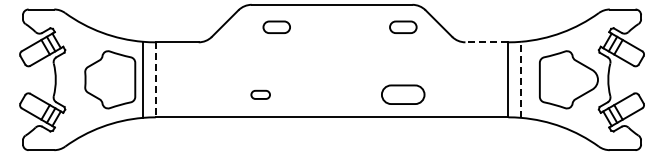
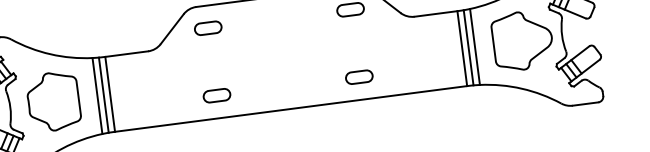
part: (276, 26) -> (207, 27), moved
line: (486, 42) -> (435, 14), dashed -> solid
part: (110, 79) -> (53, 101), moved
line: (149, 79) -> (103, 94), added
line: (155, 79) -> (109, 94), dashed -> solid
line: (514, 79) -> (468, 47), added
line: (521, 79) -> (475, 46), dashed -> solid
part: (260, 94) -> (216, 95), size x1.43
part: (403, 94) -> (359, 76), size x0.62

